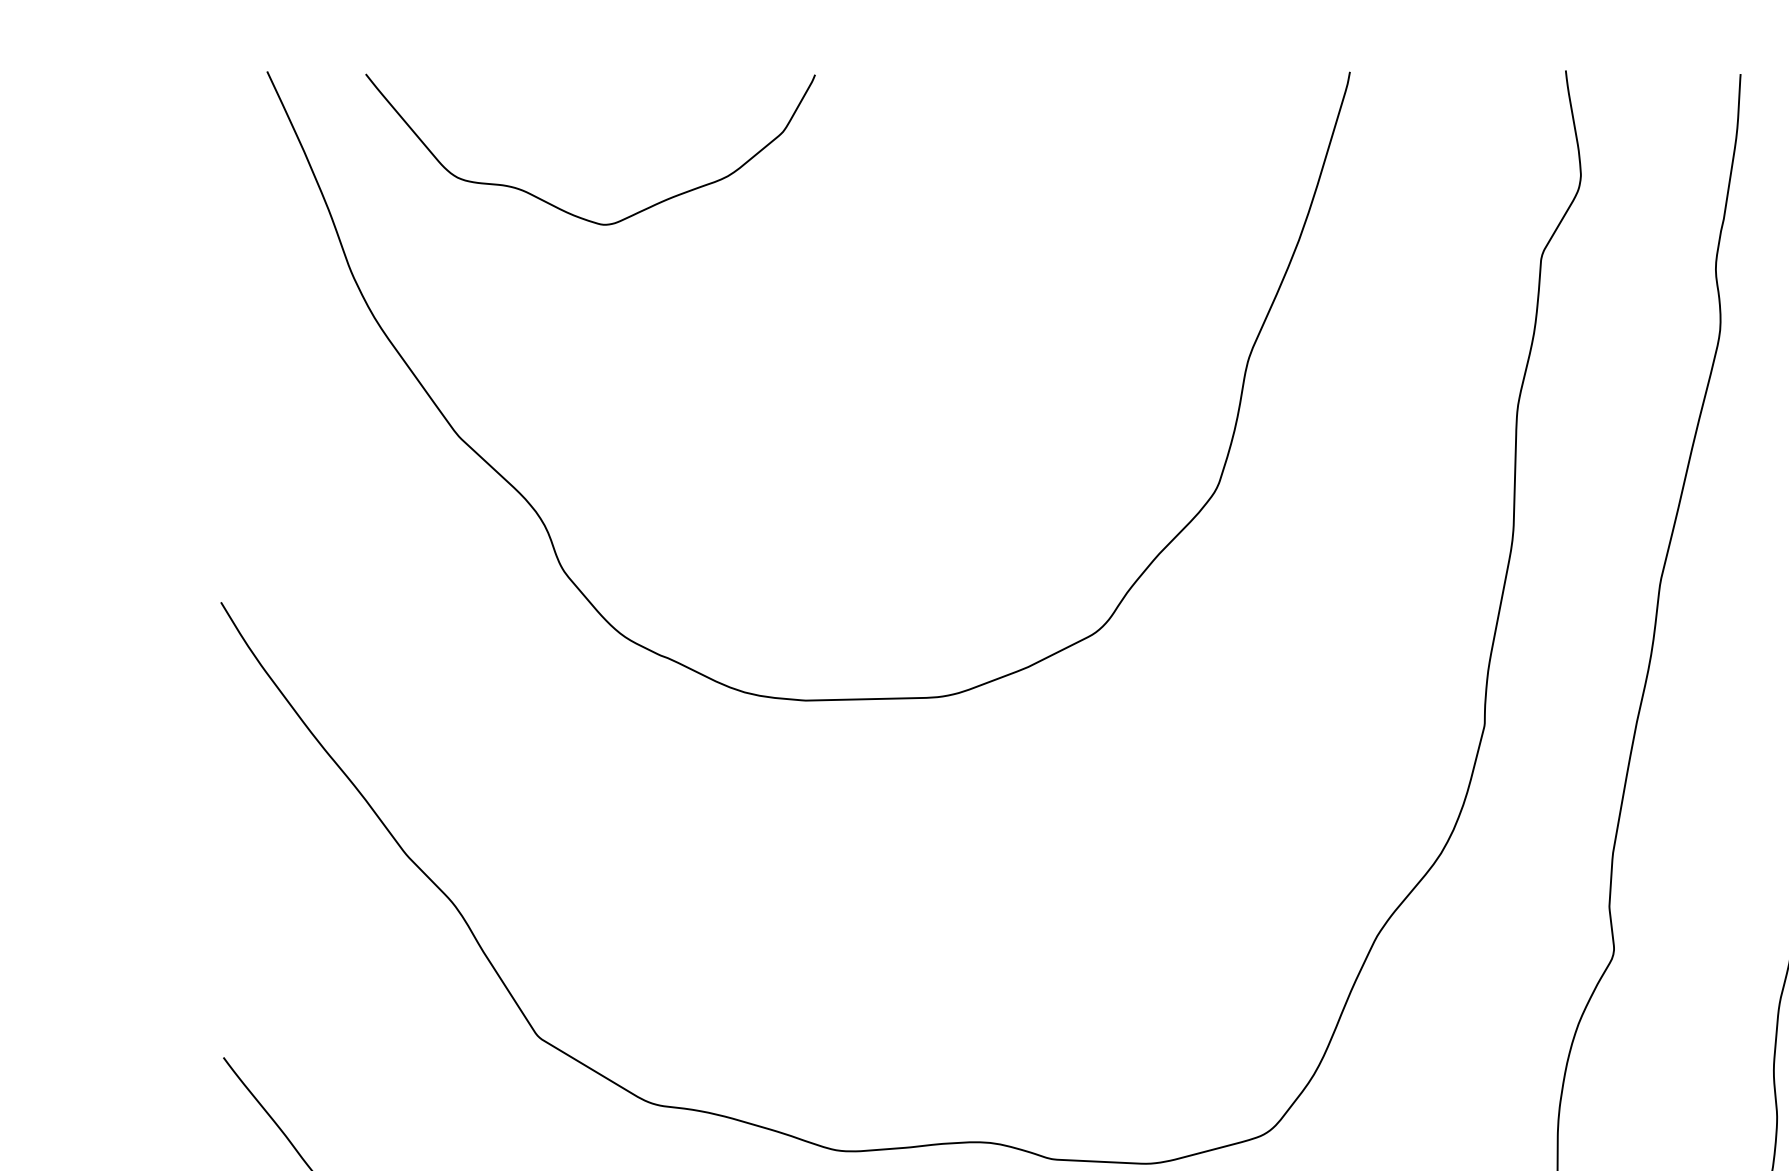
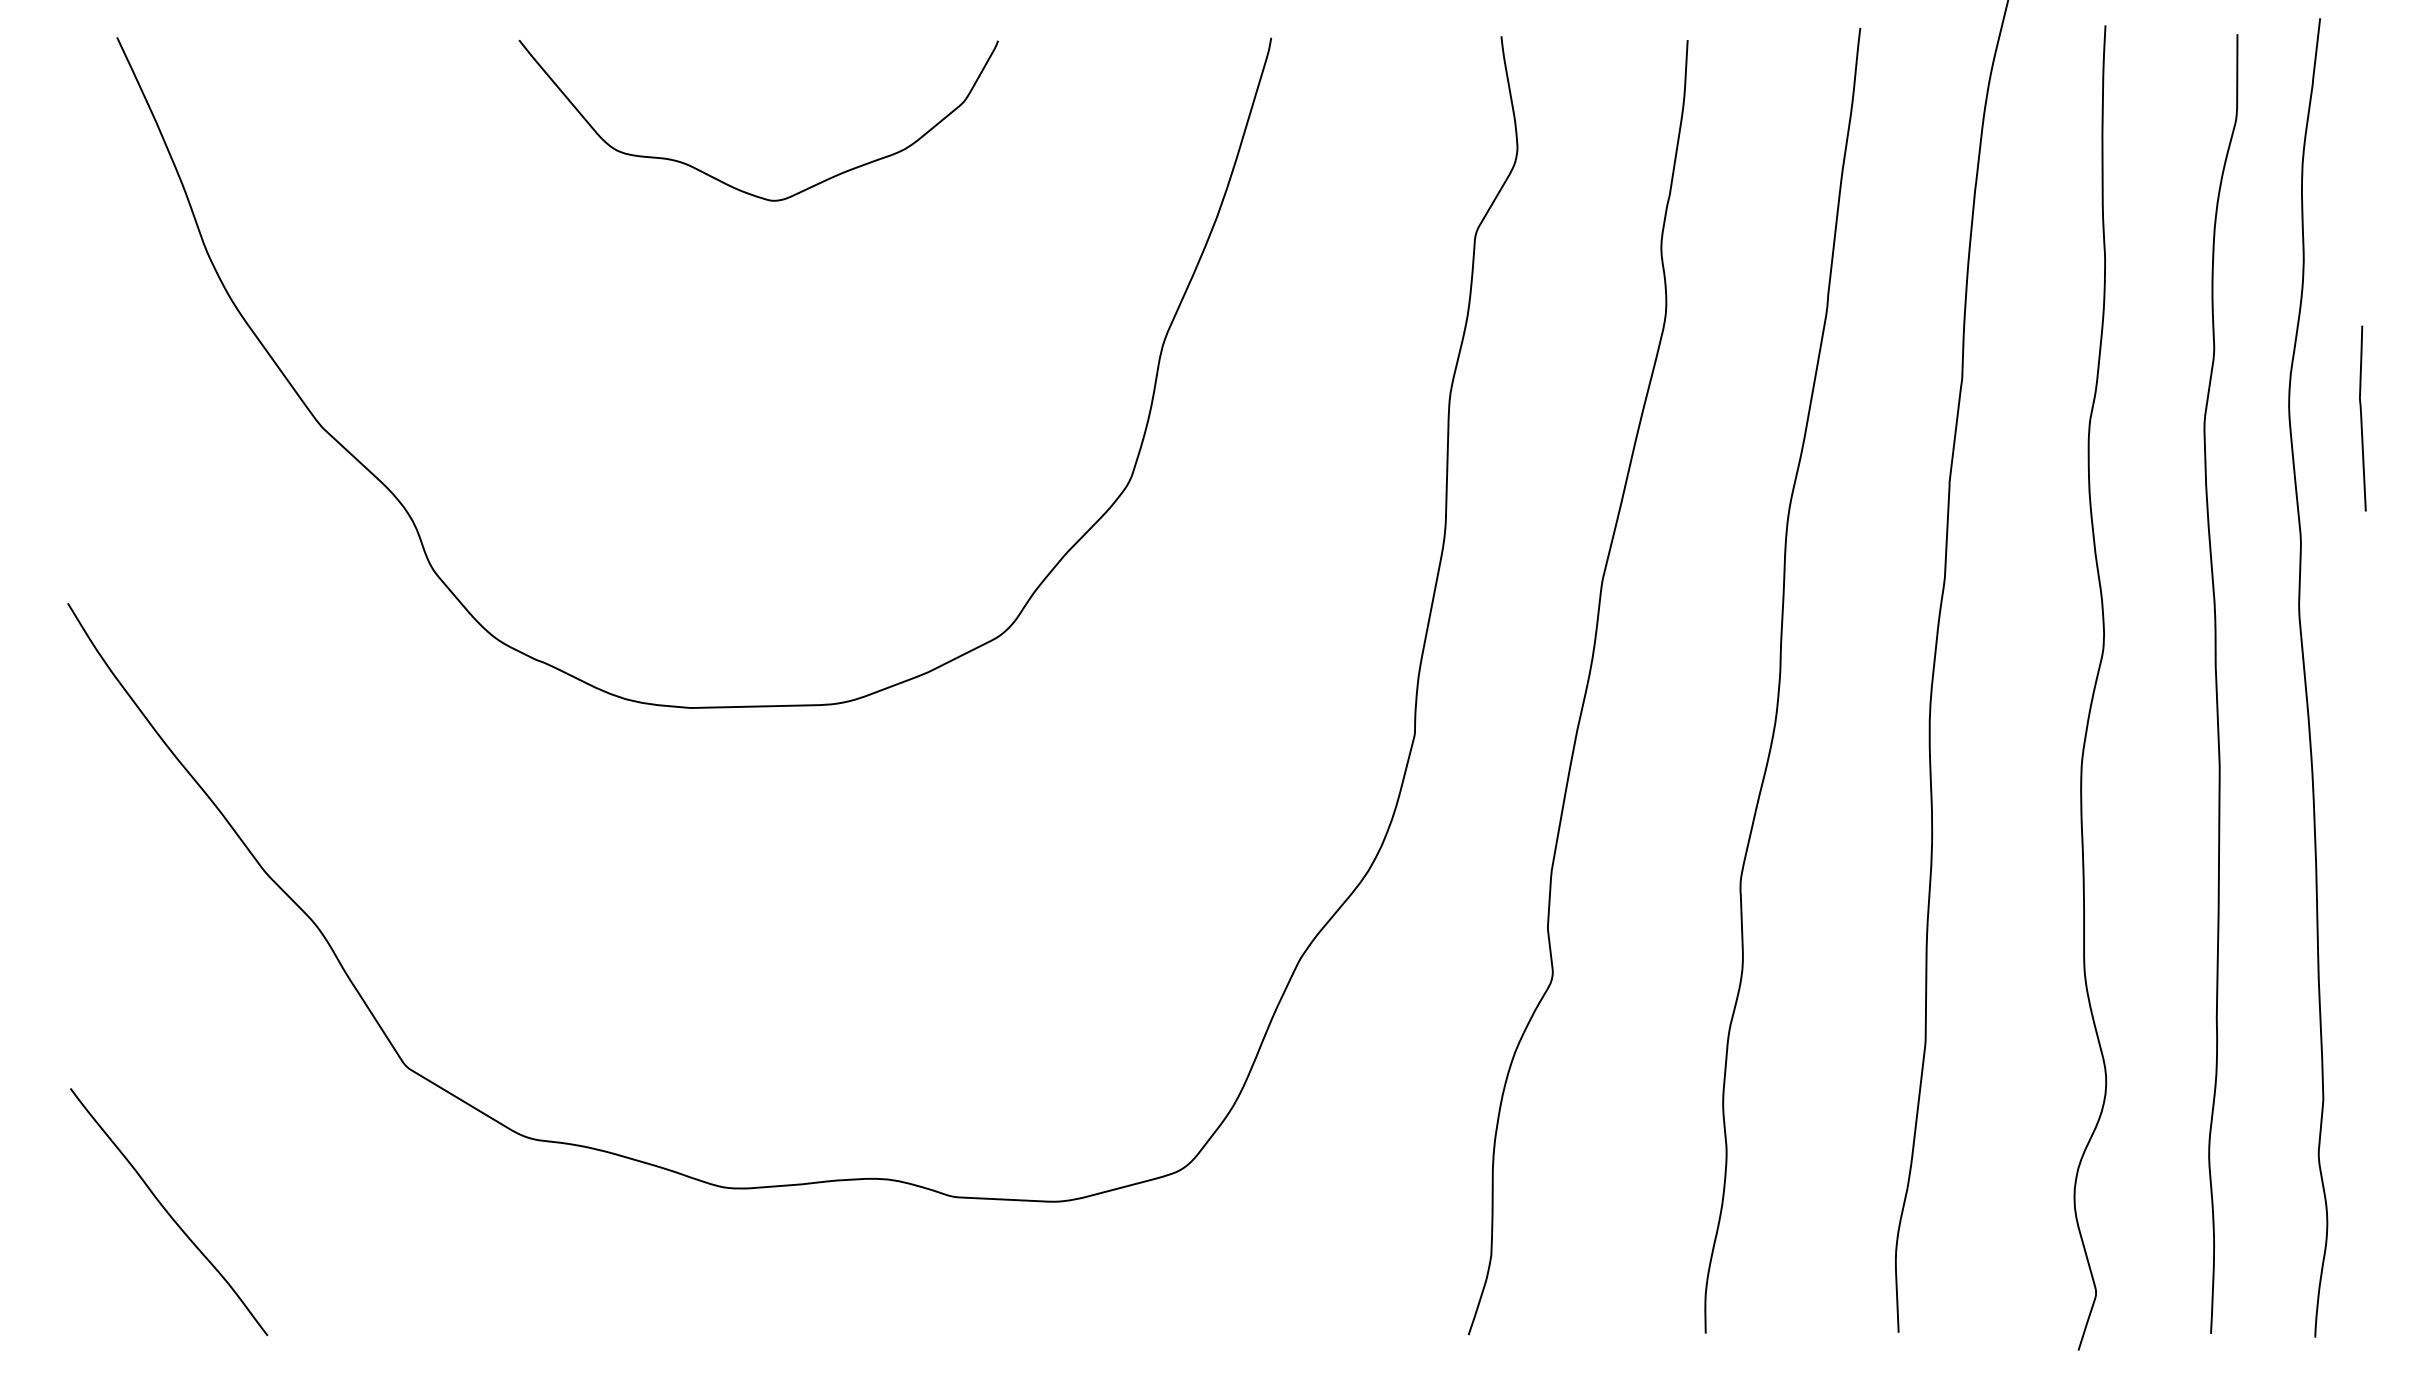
curve: (561, 208) -> (727, 183), moved

